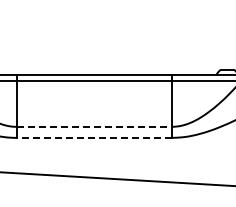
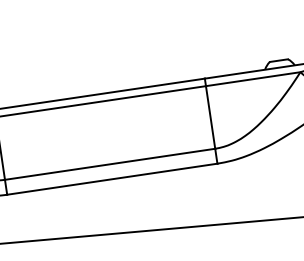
line: (94, 126) -> (110, 163), dashed -> solid
line: (94, 137) -> (112, 178), dashed -> solid

